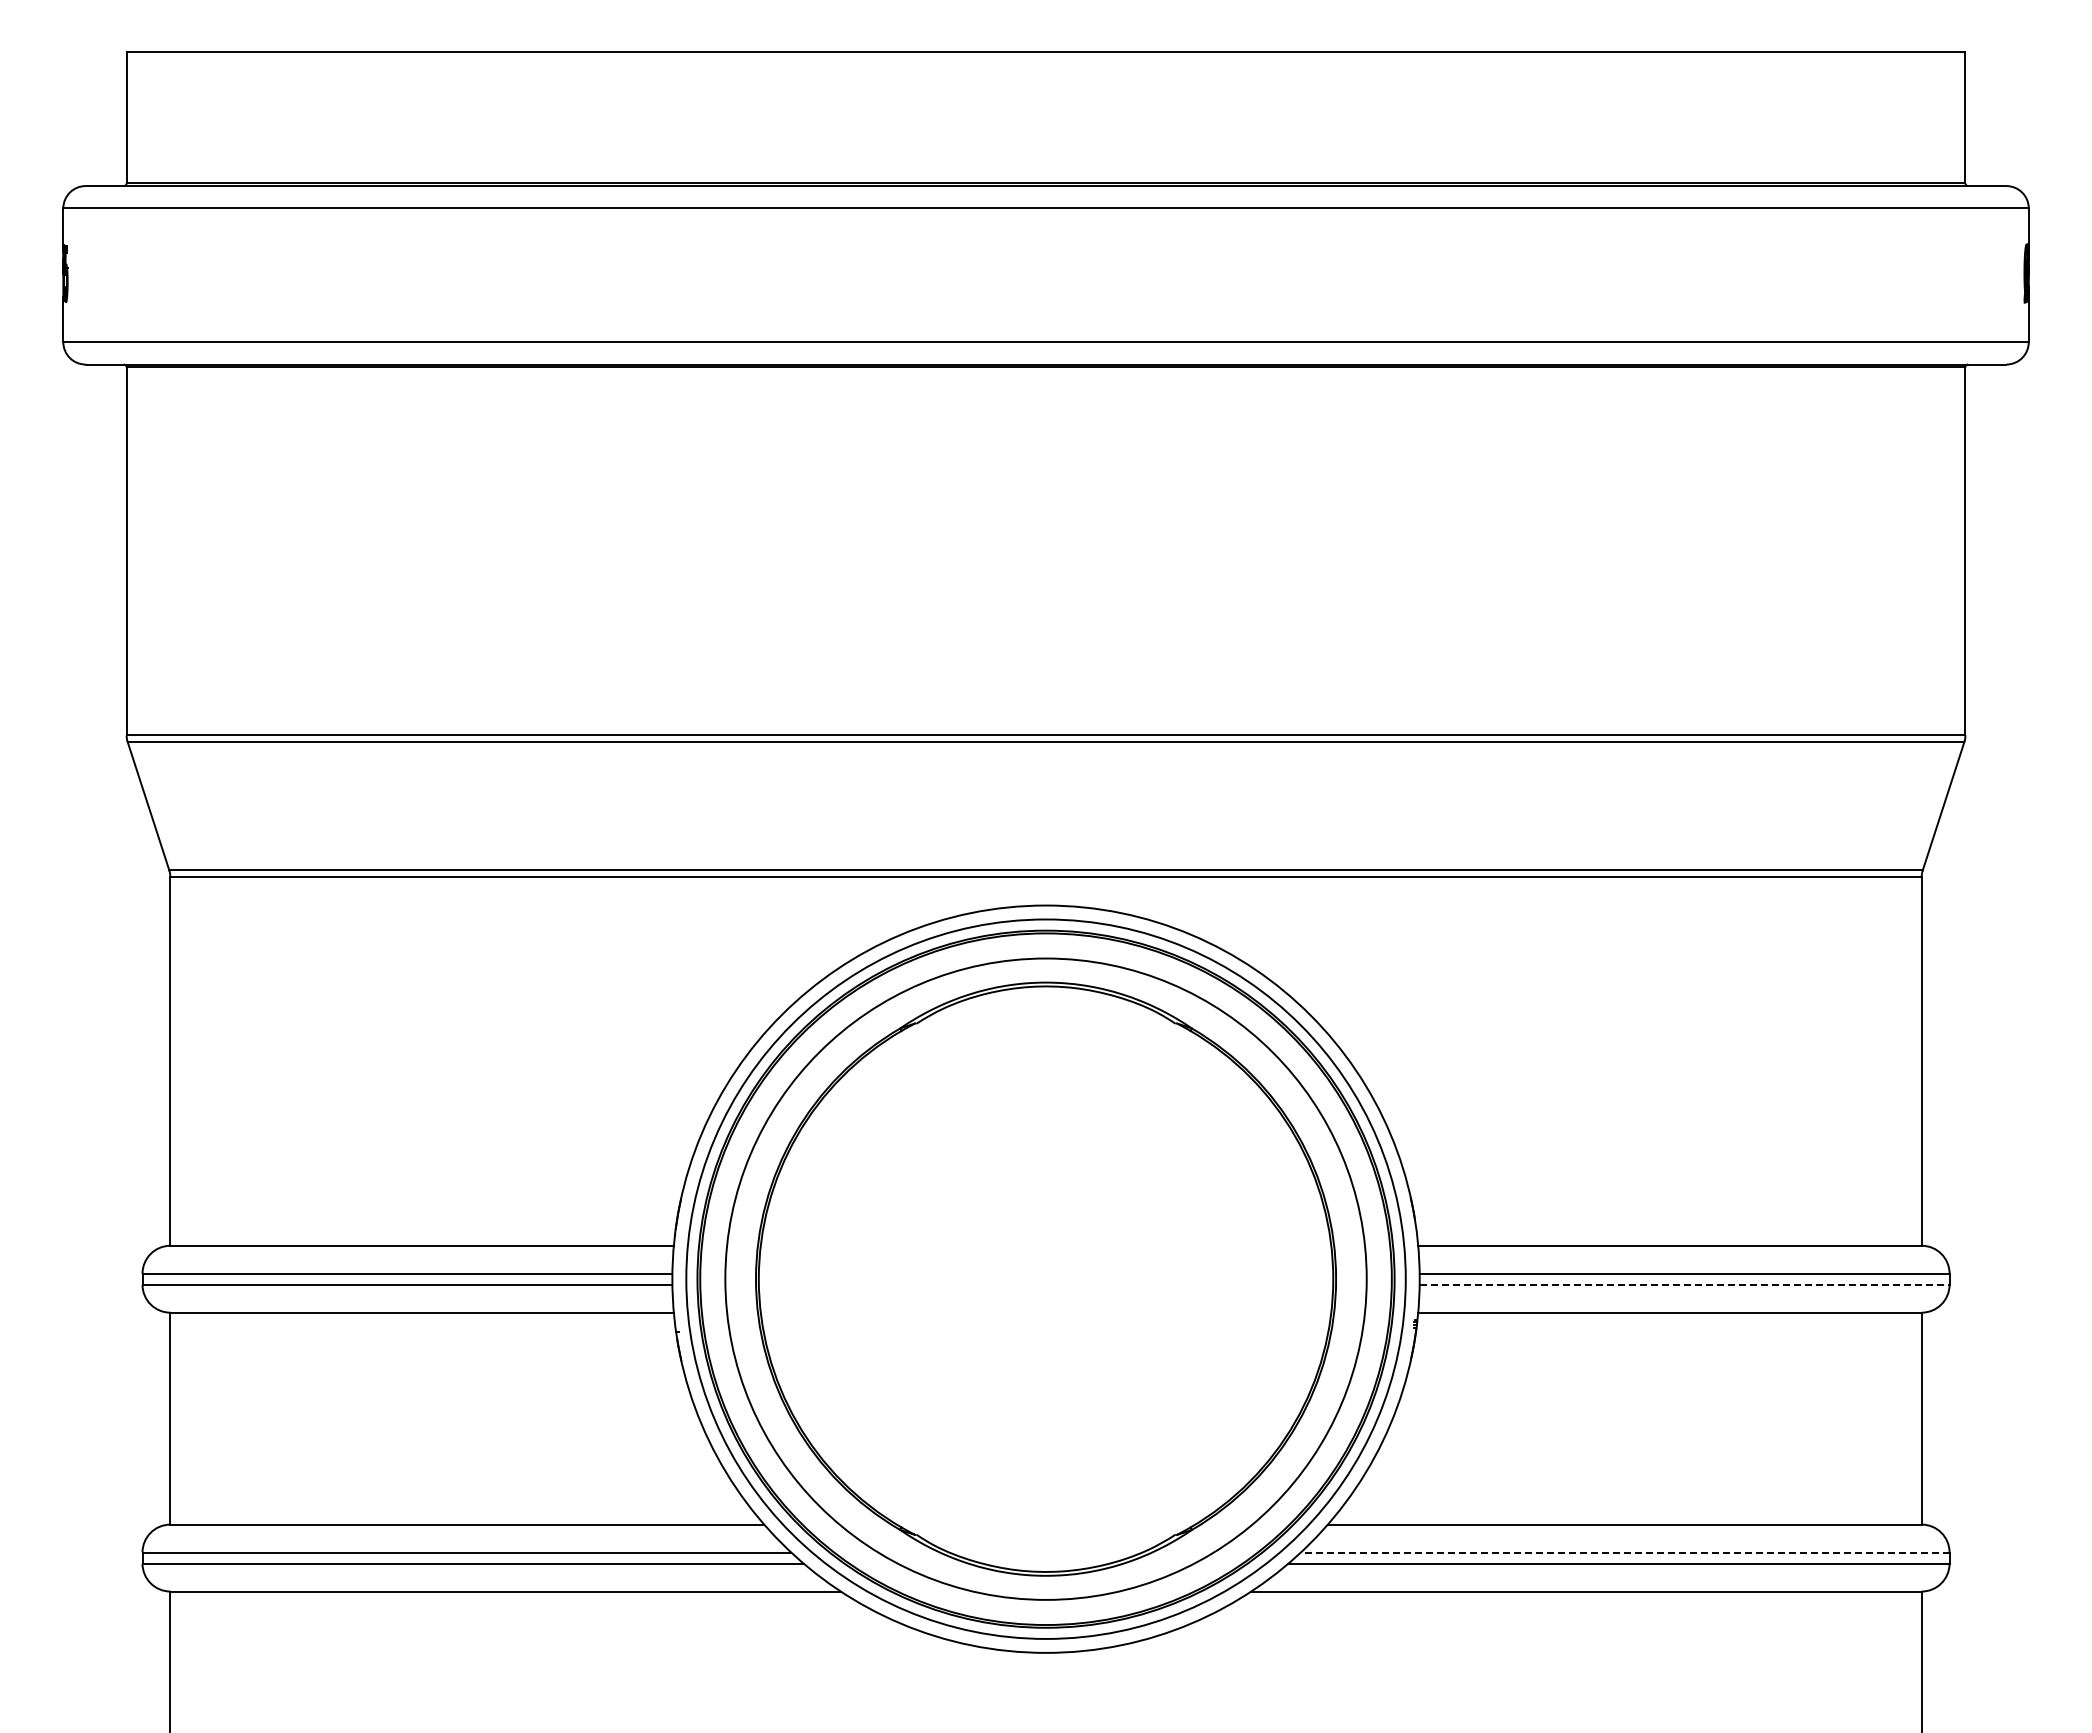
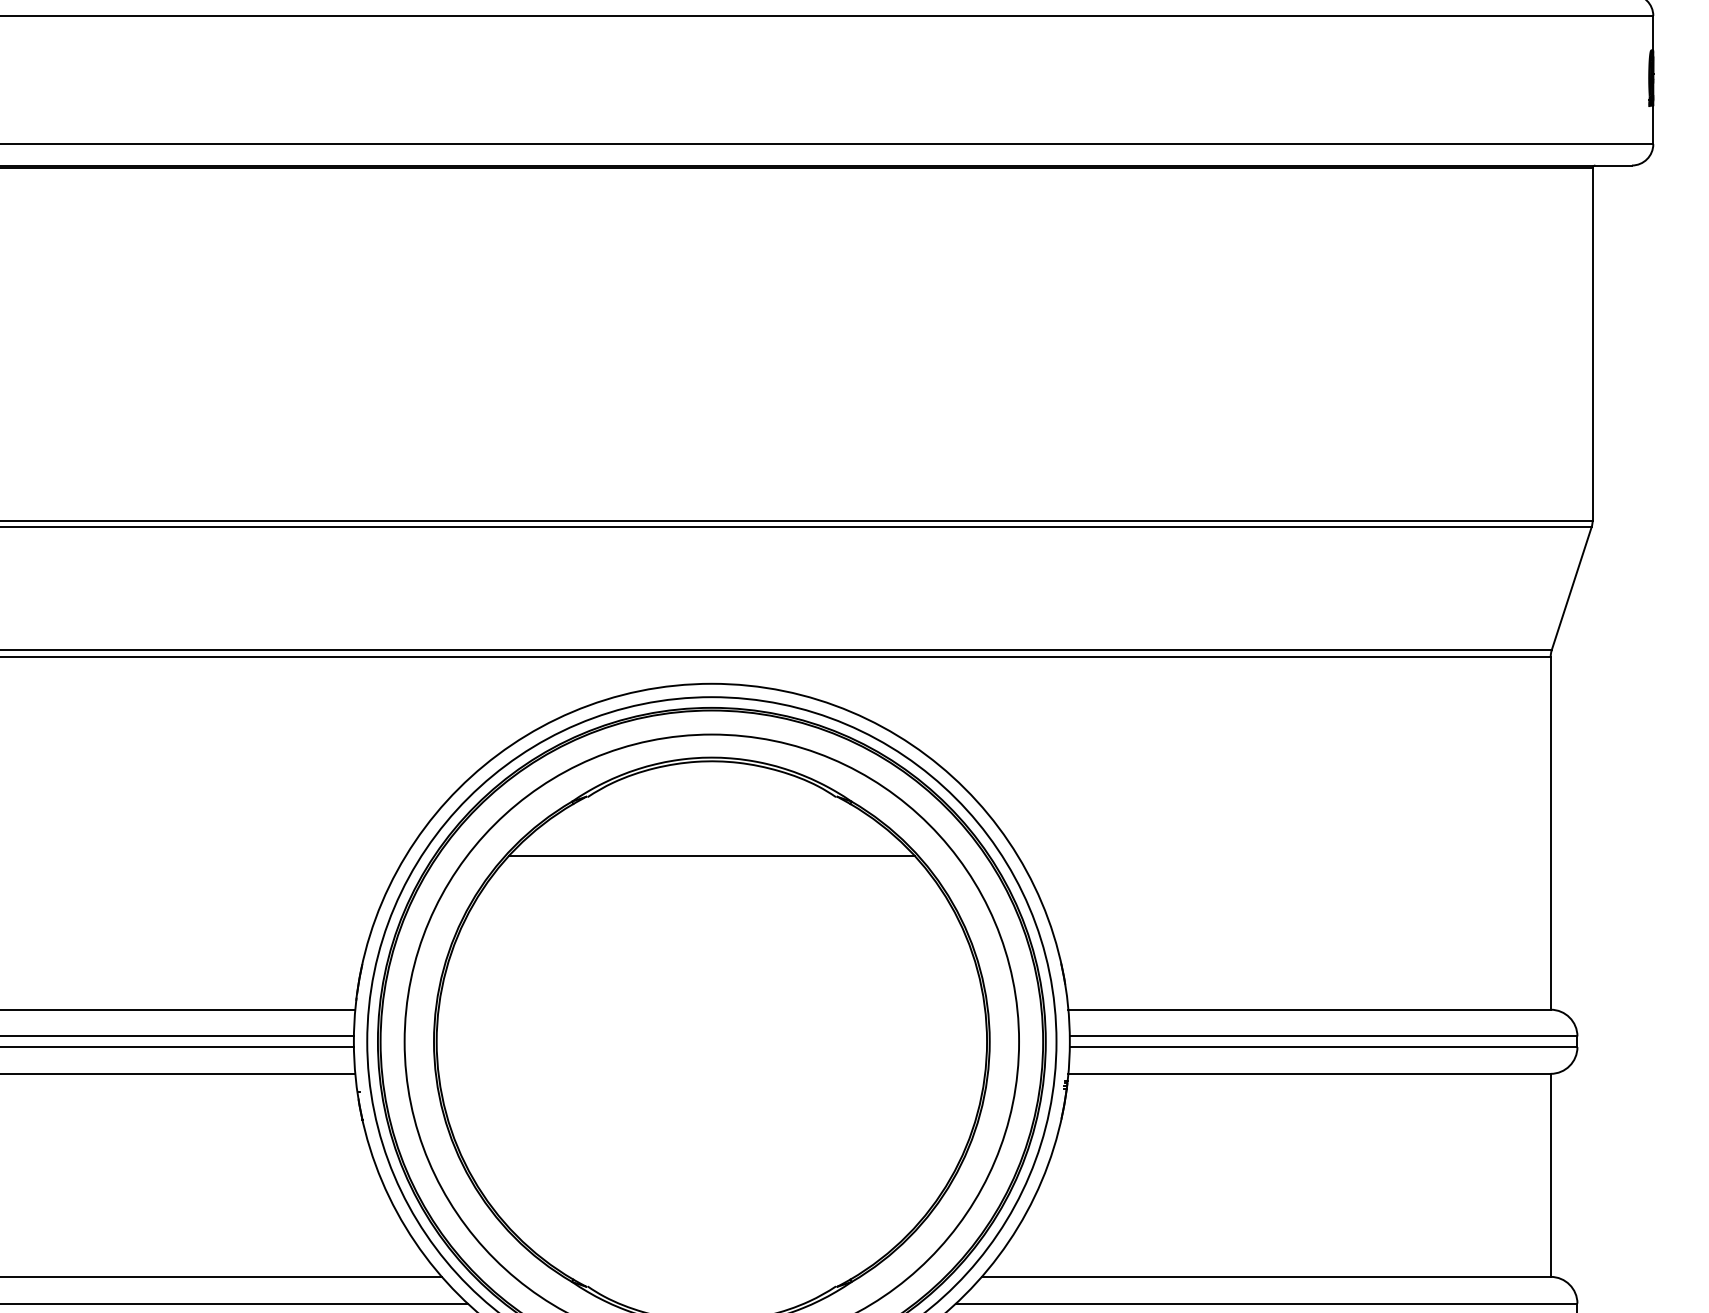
line: (1045, 1085) -> (711, 856), added
line: (1684, 1284) -> (1323, 1046), dashed -> solid
line: (1624, 1552) -> (1266, 1303), dashed -> solid

